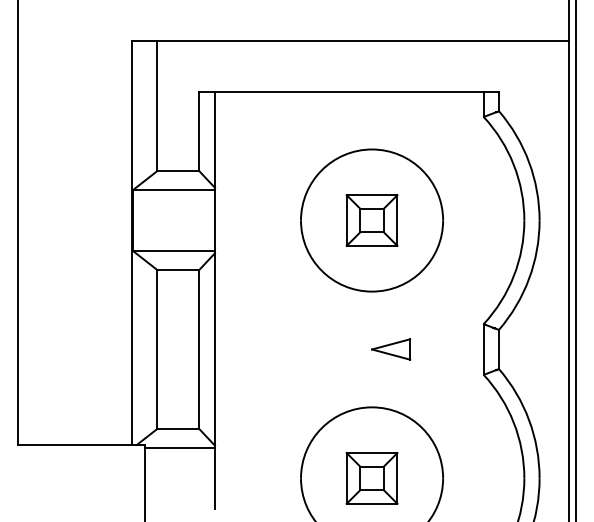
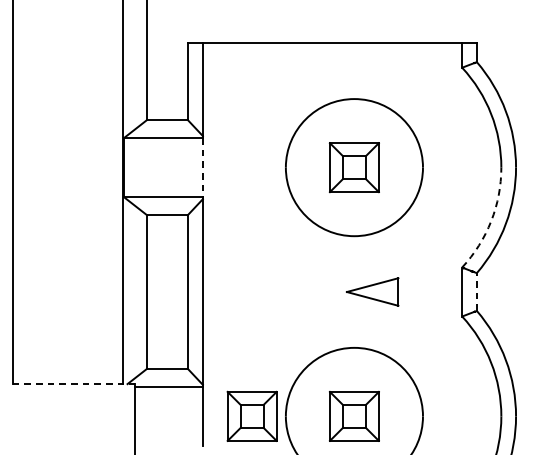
line: (215, 220) -> (203, 167), solid -> dashed
arc: (513, 276) -> (490, 221), solid -> dashed
part: (391, 349) -> (373, 292), size x1.4
line: (498, 349) -> (476, 292), solid -> dashed
line: (81, 444) -> (74, 383), solid -> dashed
part: (265, 478) -> (251, 416), added

